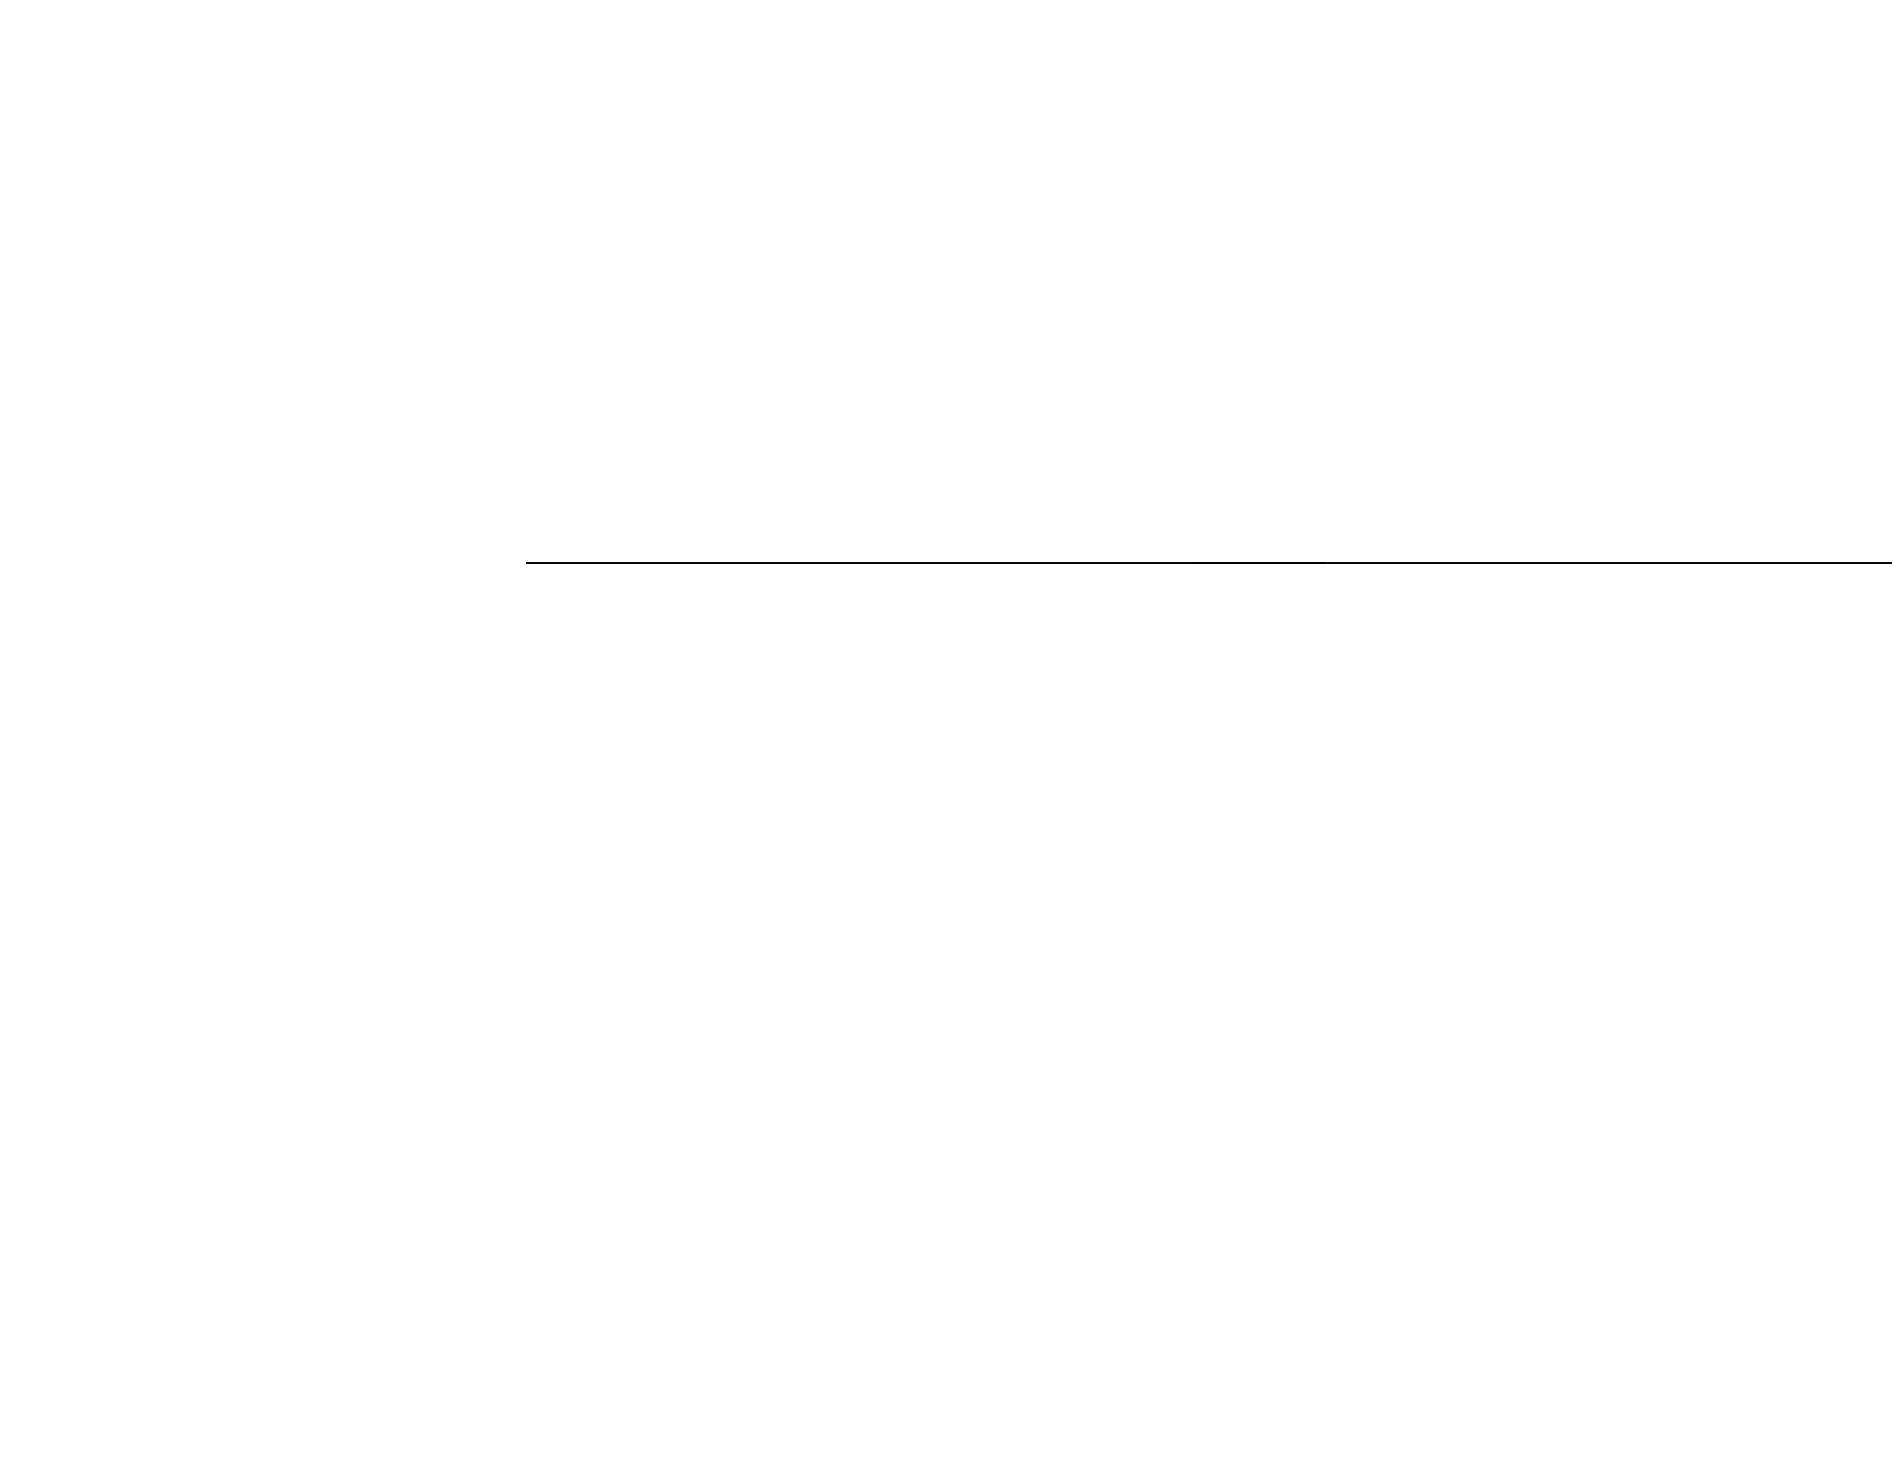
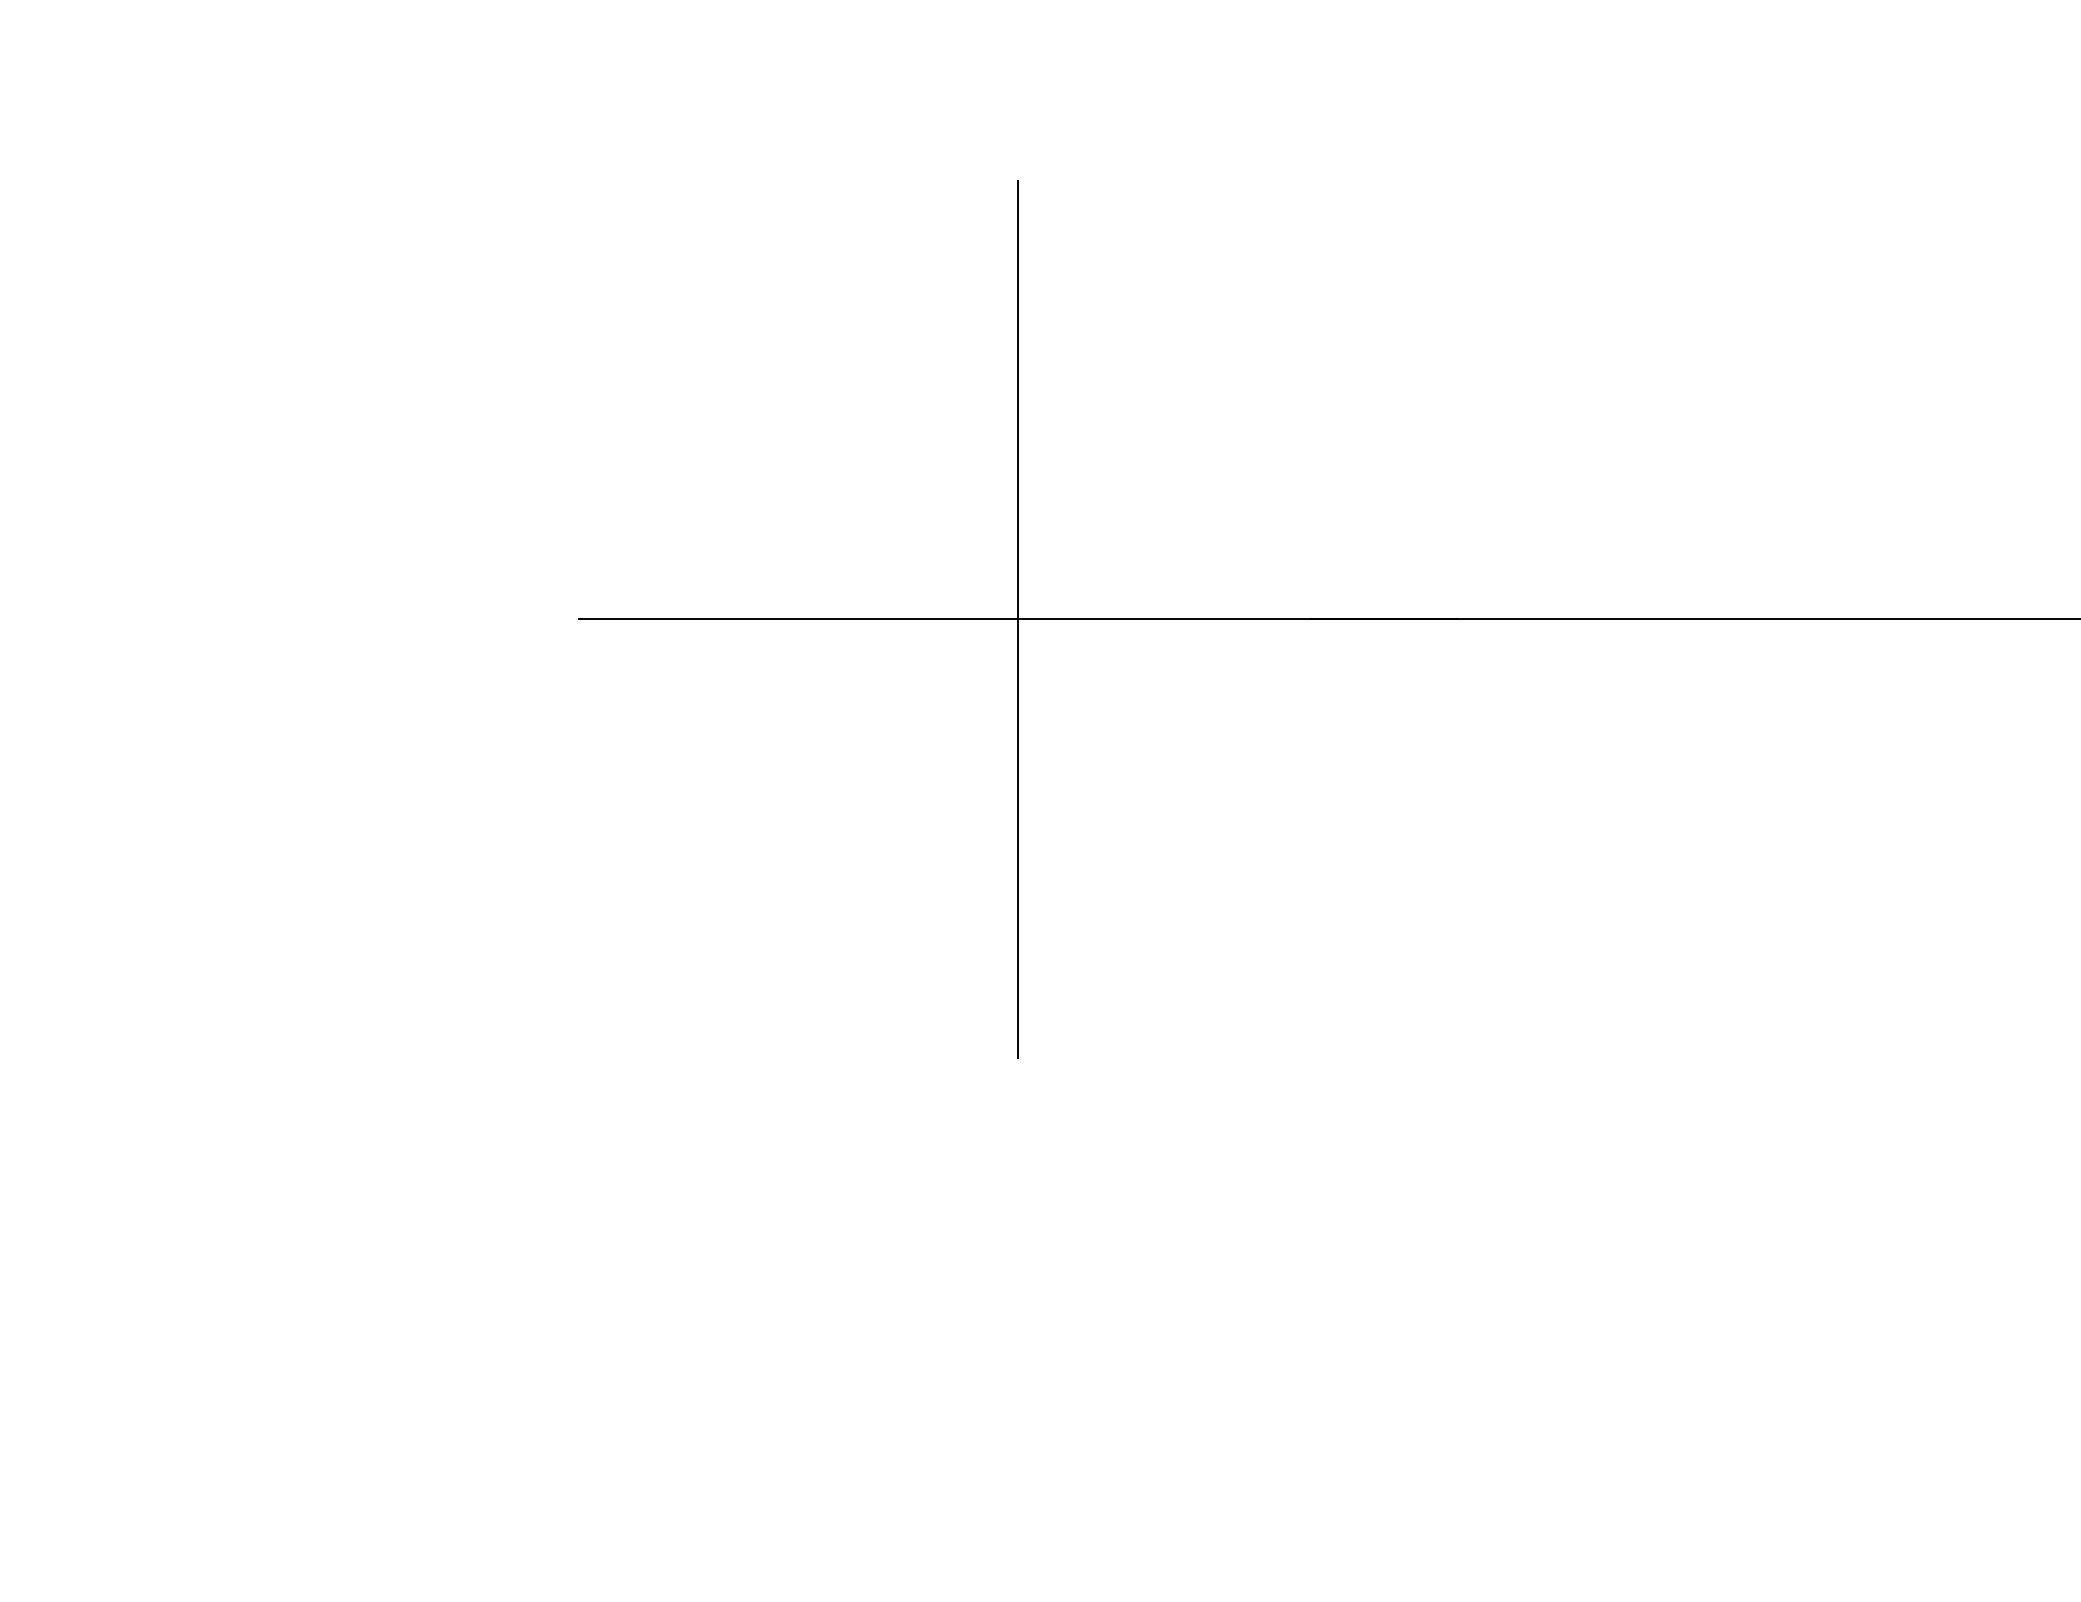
line: (925, 563) -> (1017, 619), added

